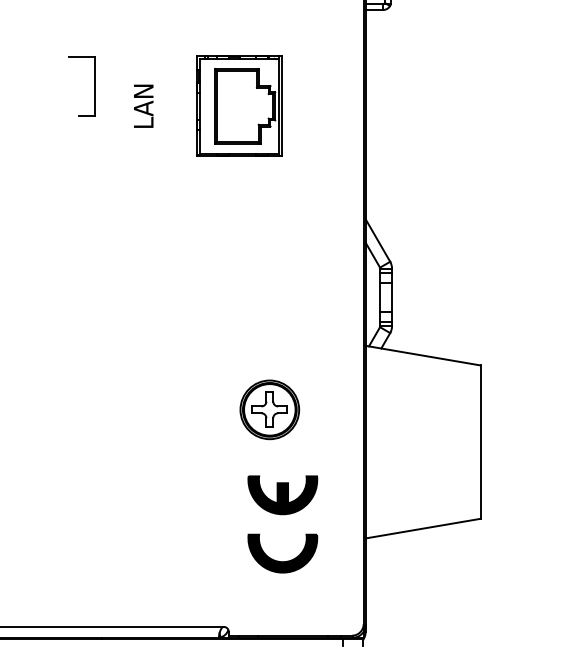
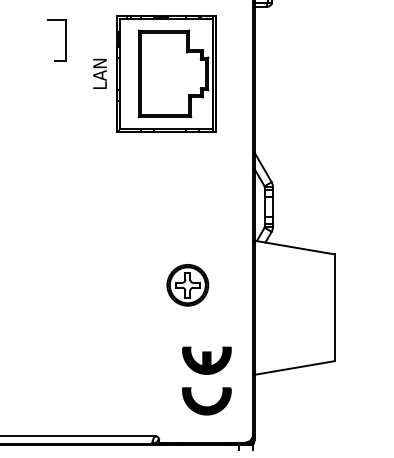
part: (94, 87) -> (65, 40), moved
part: (239, 105) -> (166, 73), size x1.67
part: (282, 523) -> (206, 380), moved

